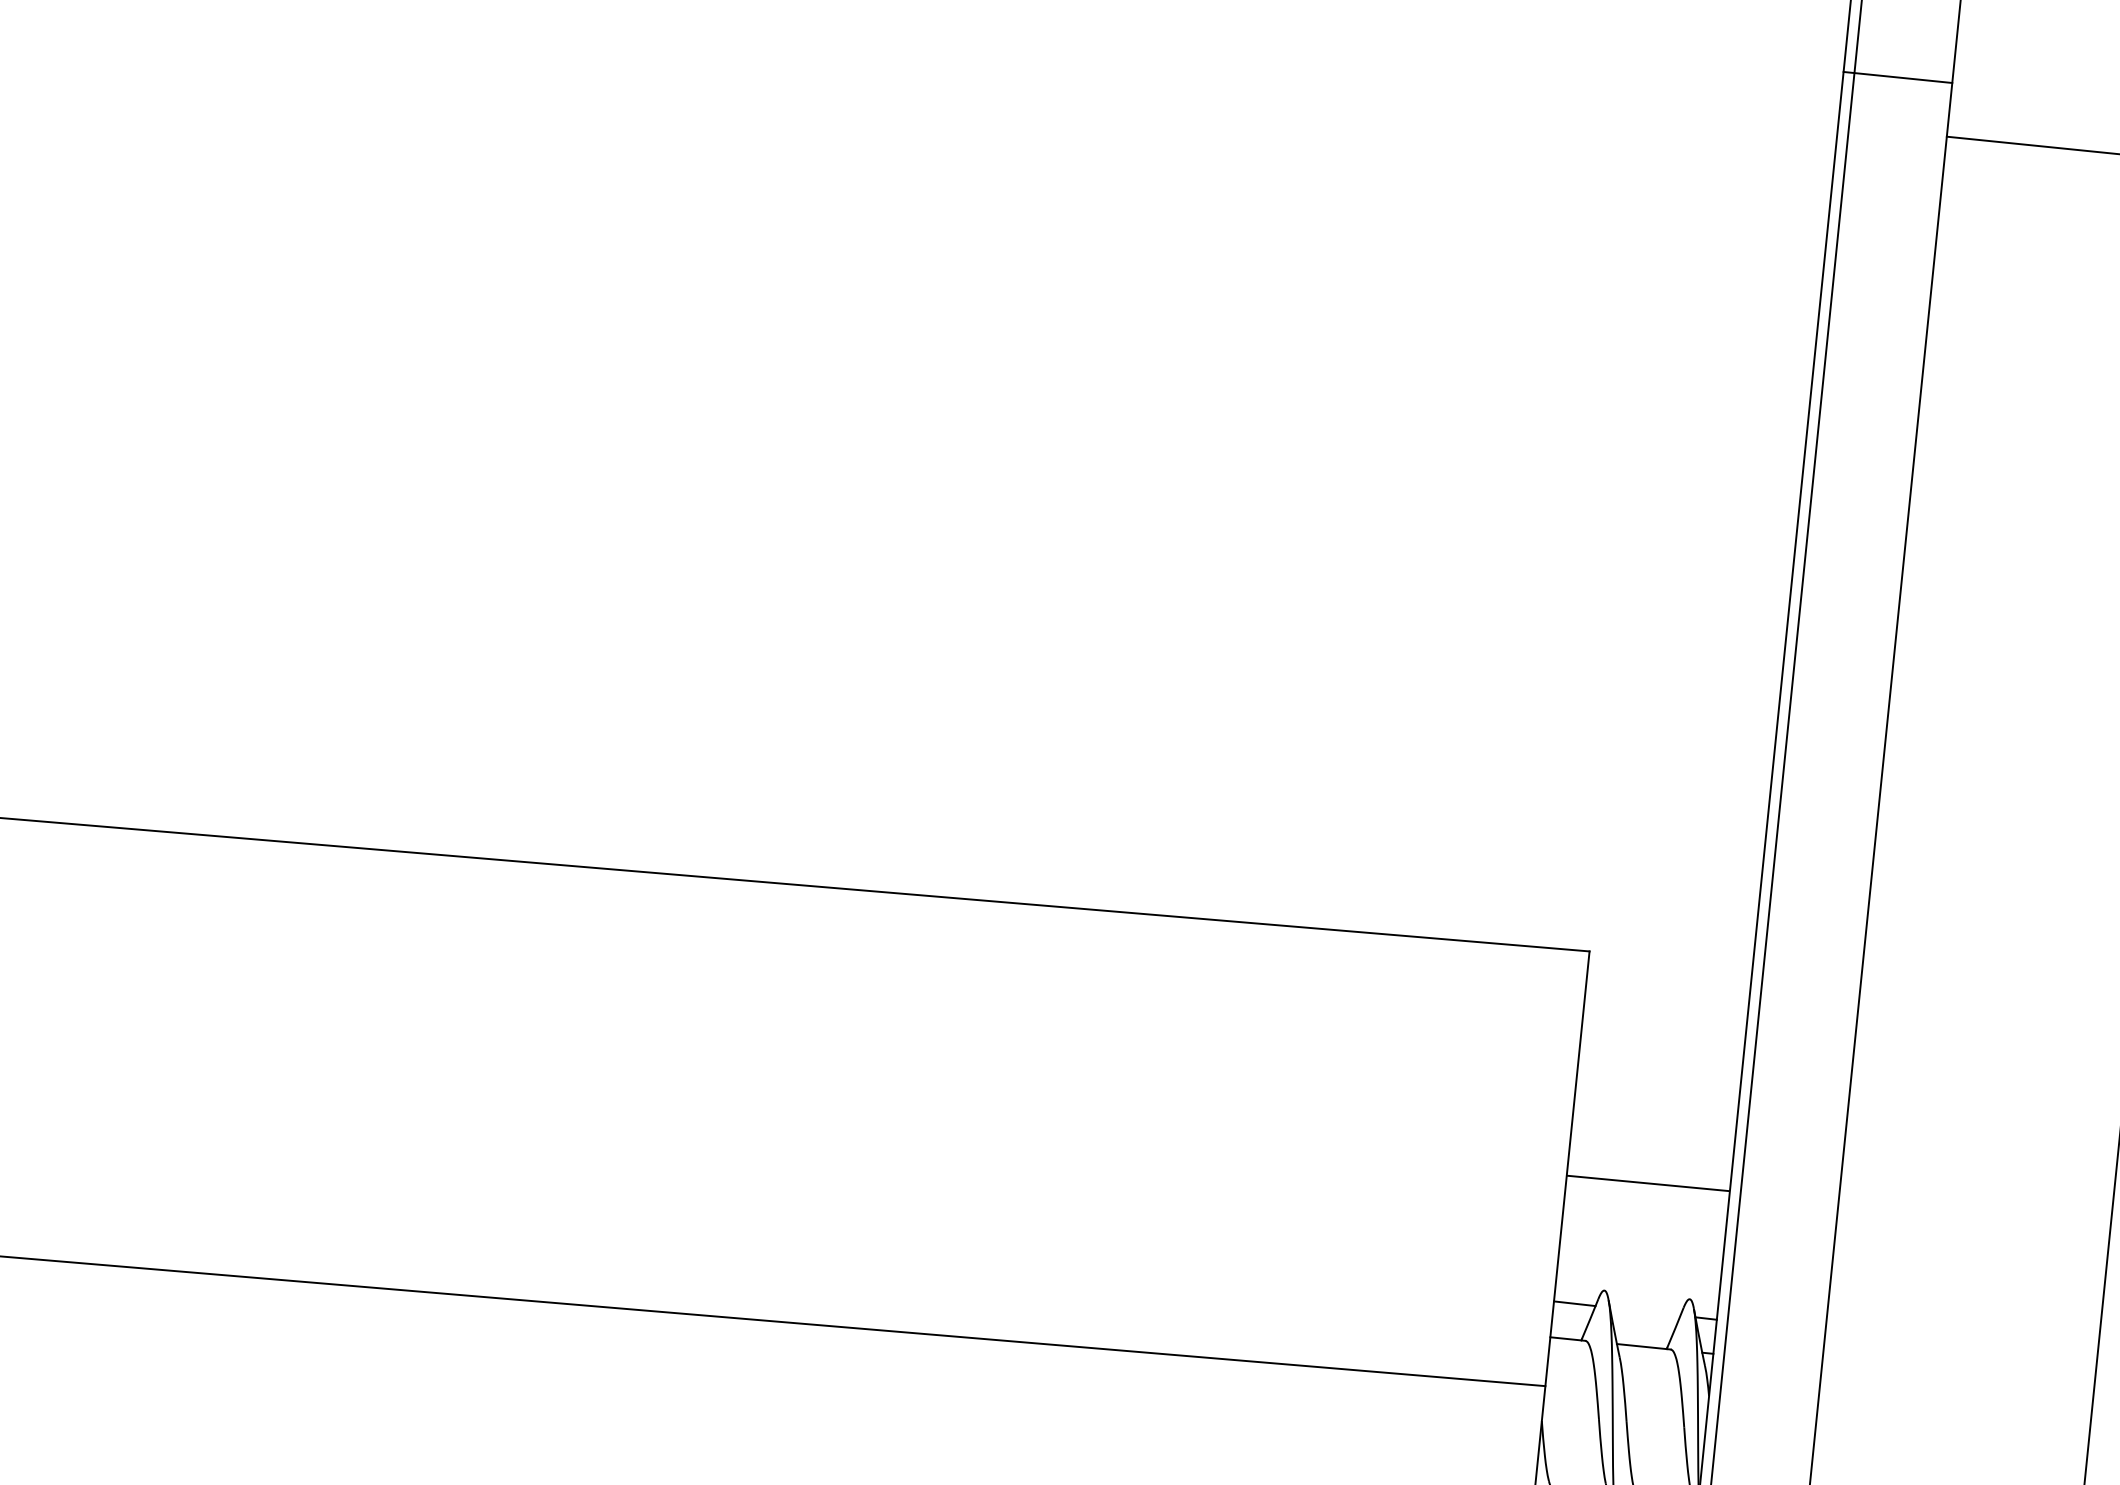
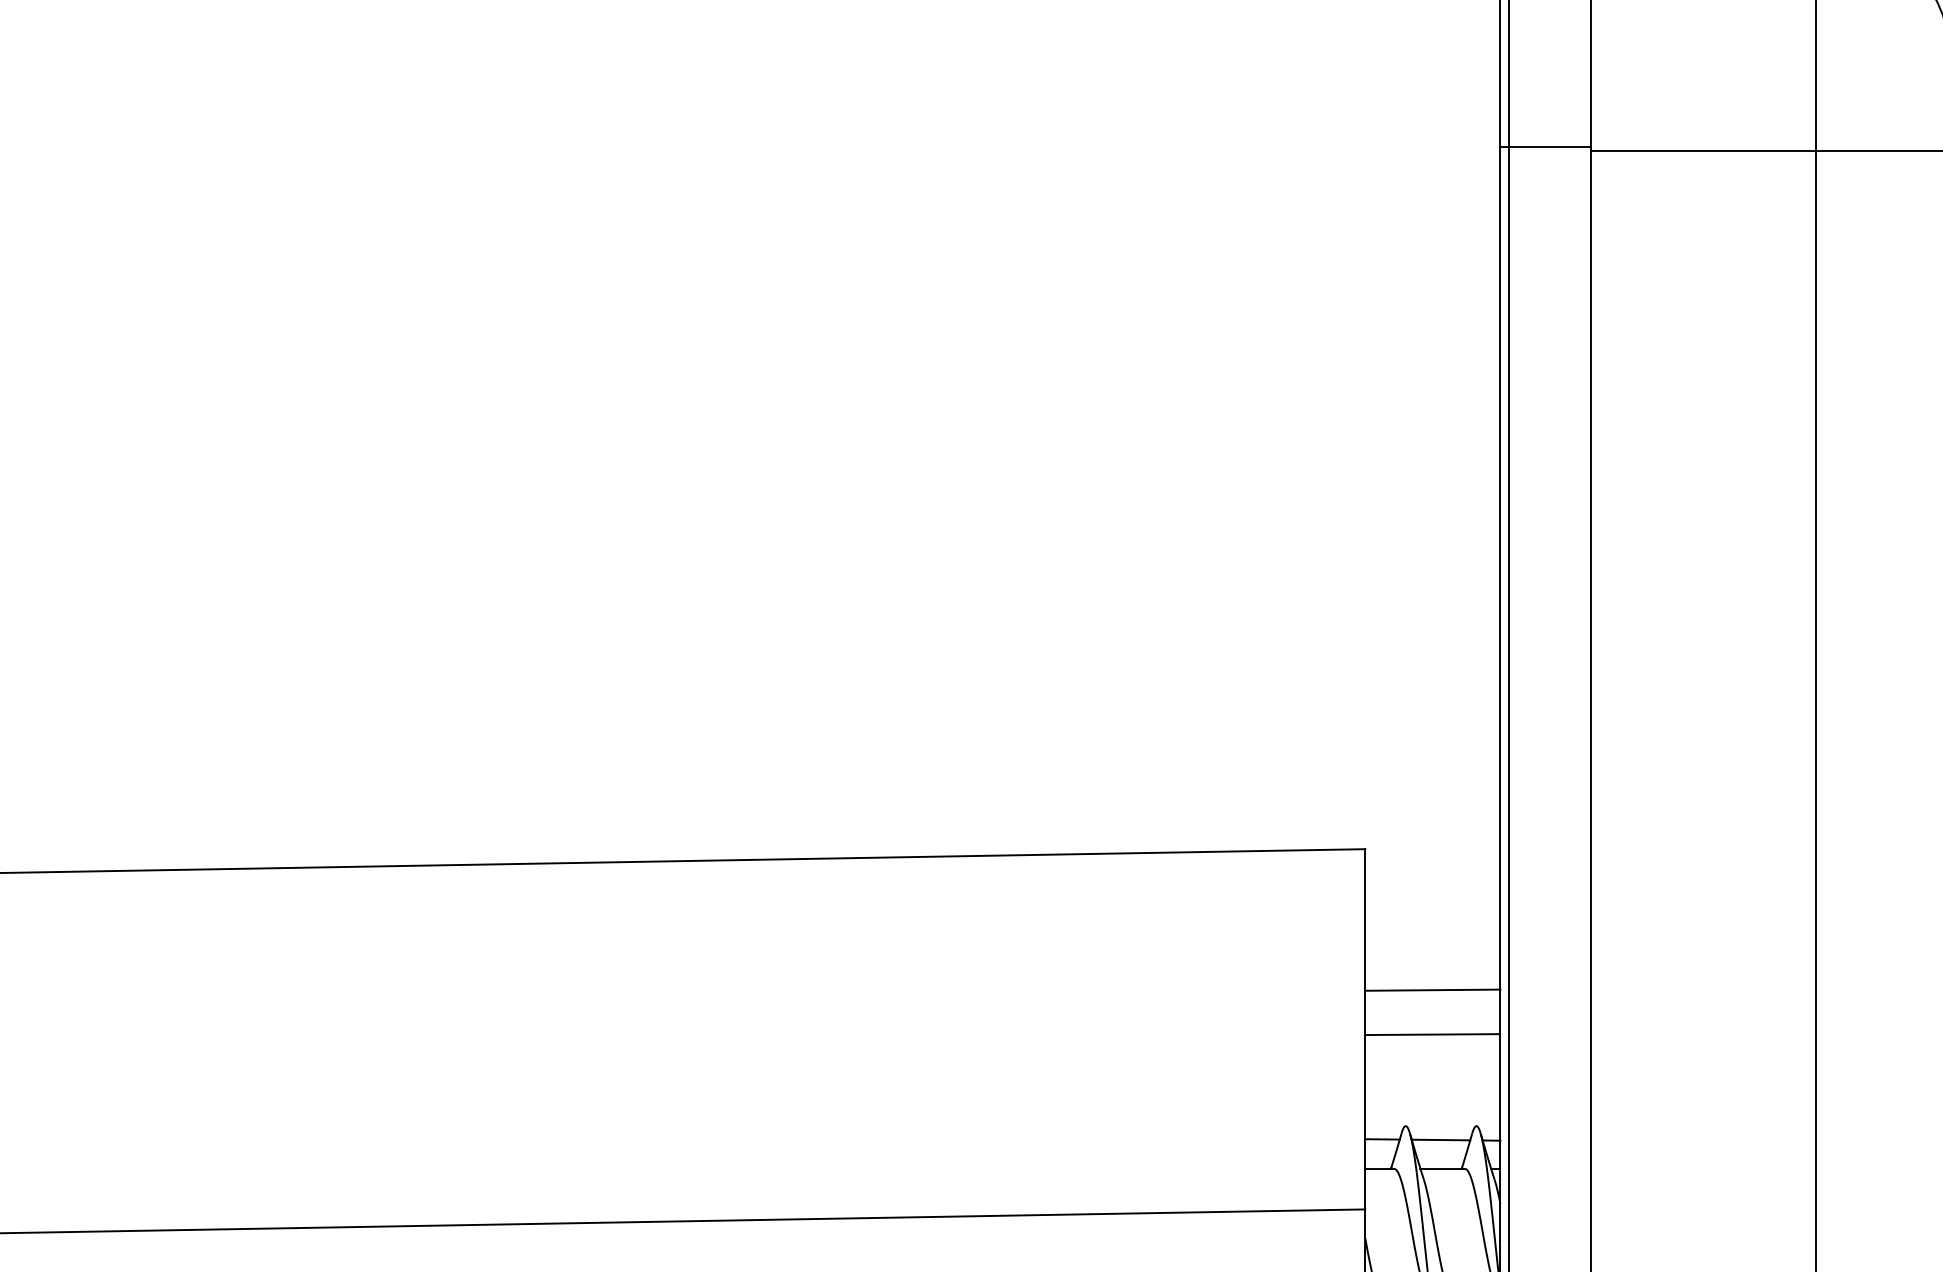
line: (1898, 77) -> (1545, 146), moved
line: (1653, 1128) -> (1432, 989), added
line: (1644, 1310) -> (1440, 1139), added

